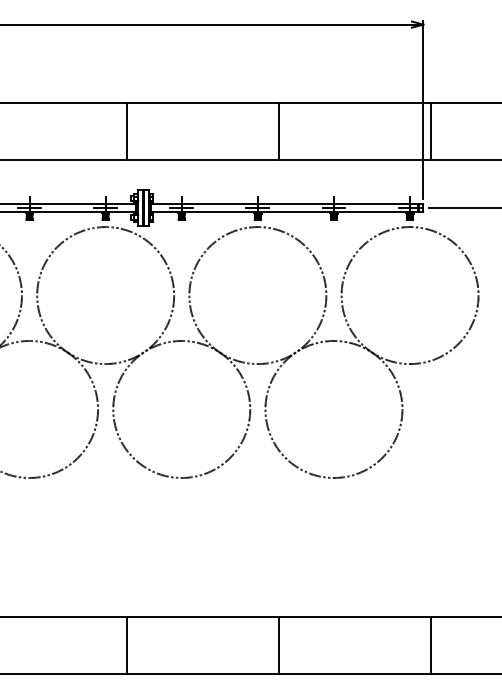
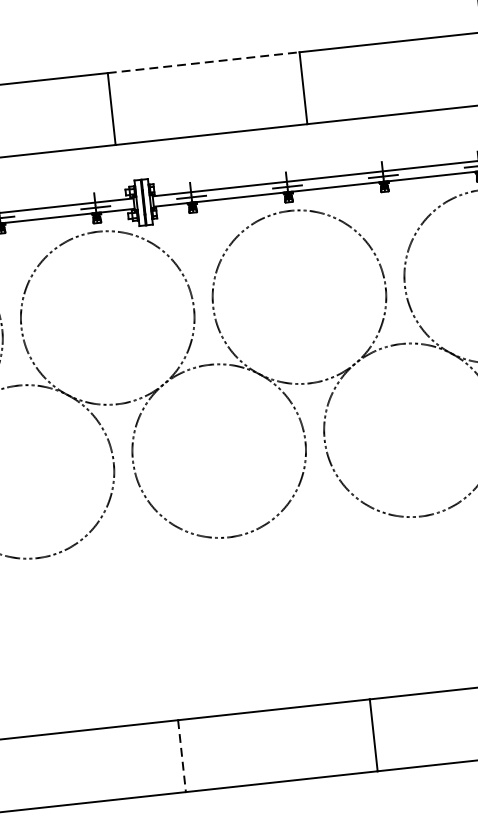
line: (203, 103) -> (204, 62), solid -> dashed
line: (126, 645) -> (181, 756), solid -> dashed

